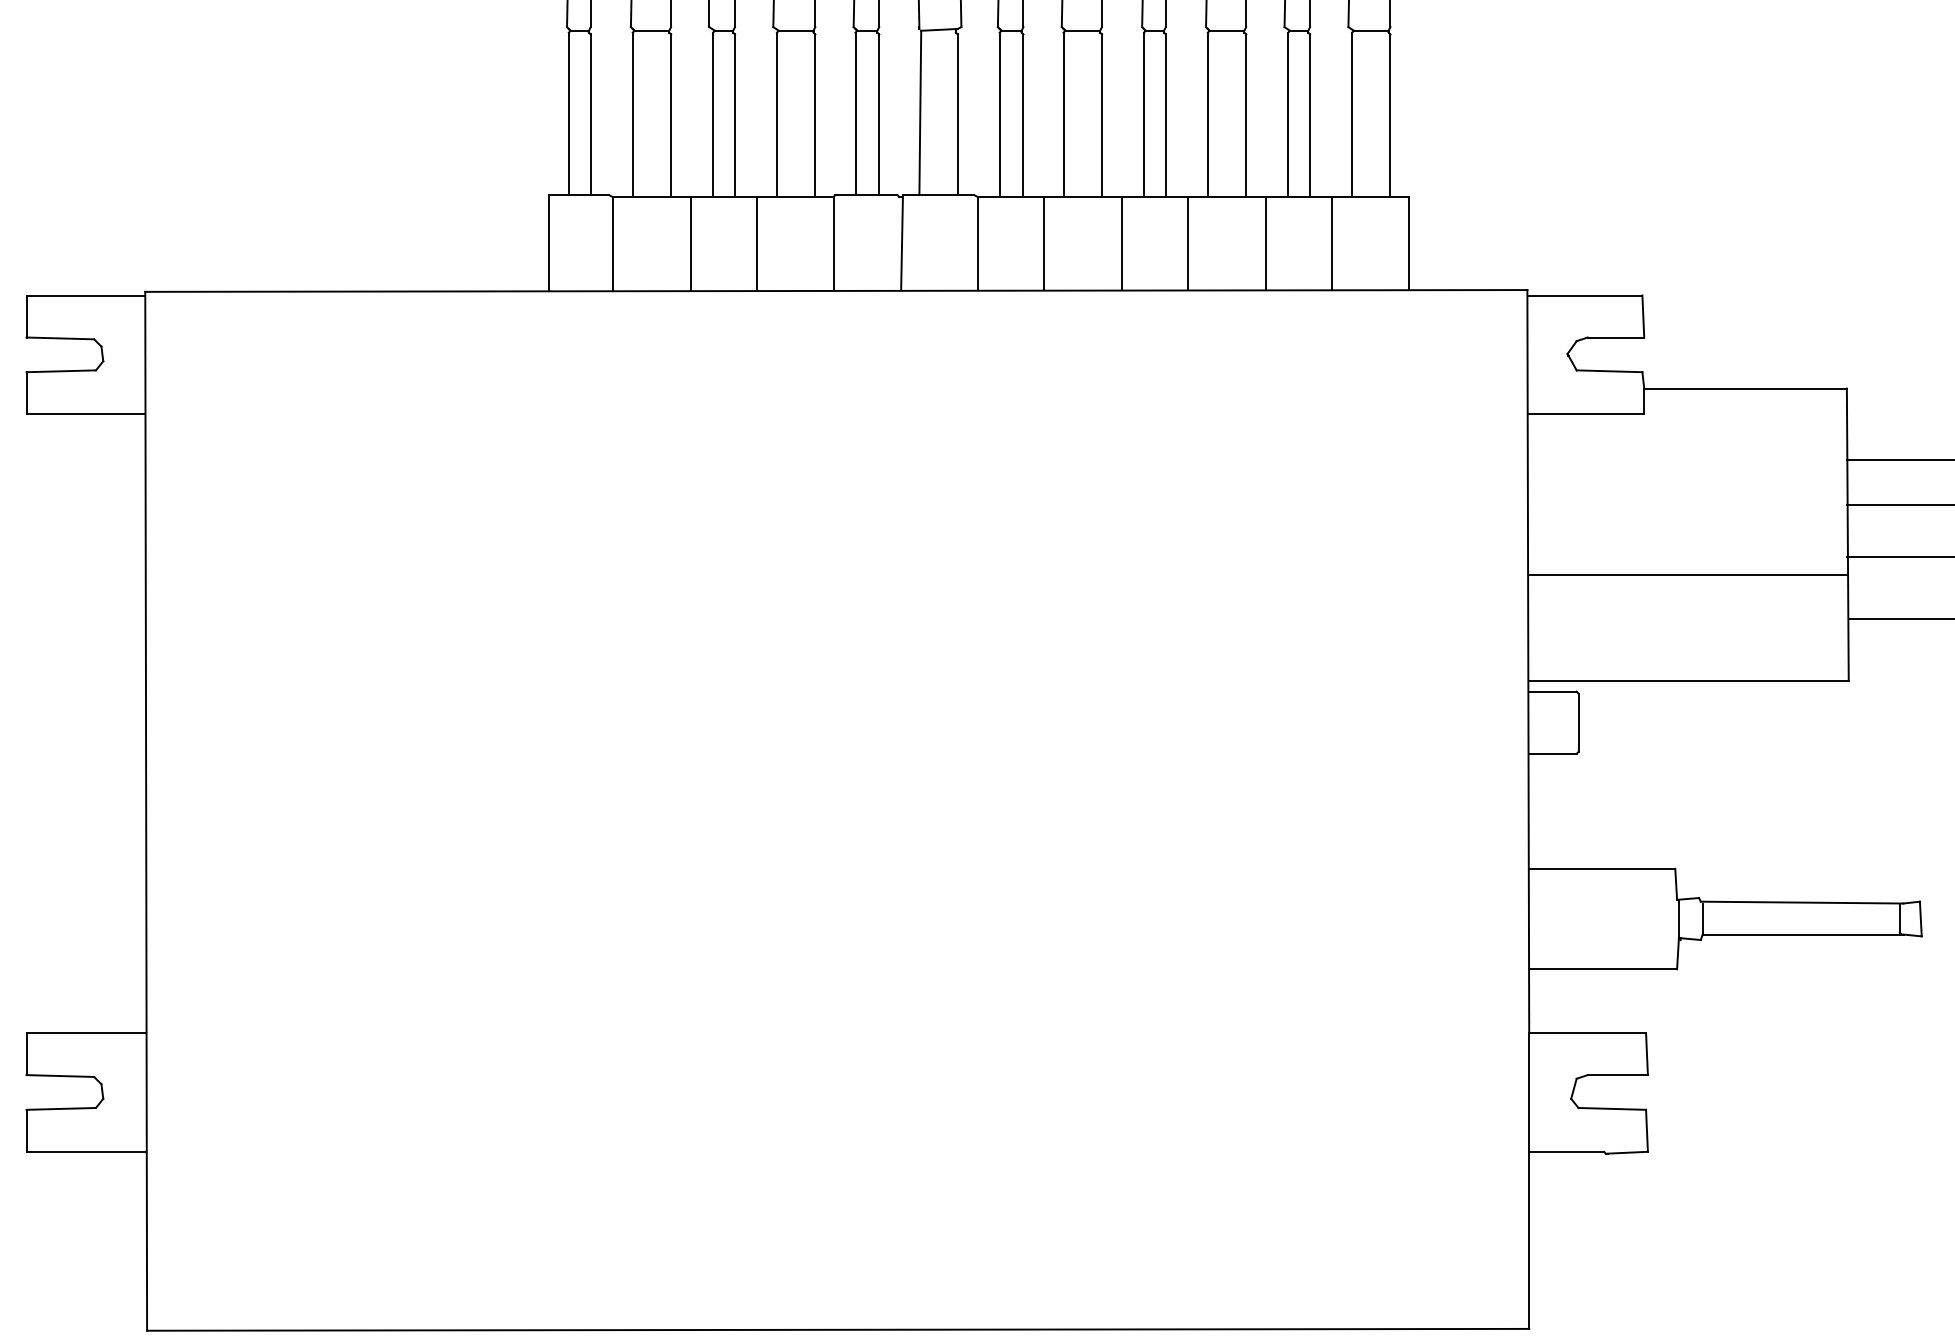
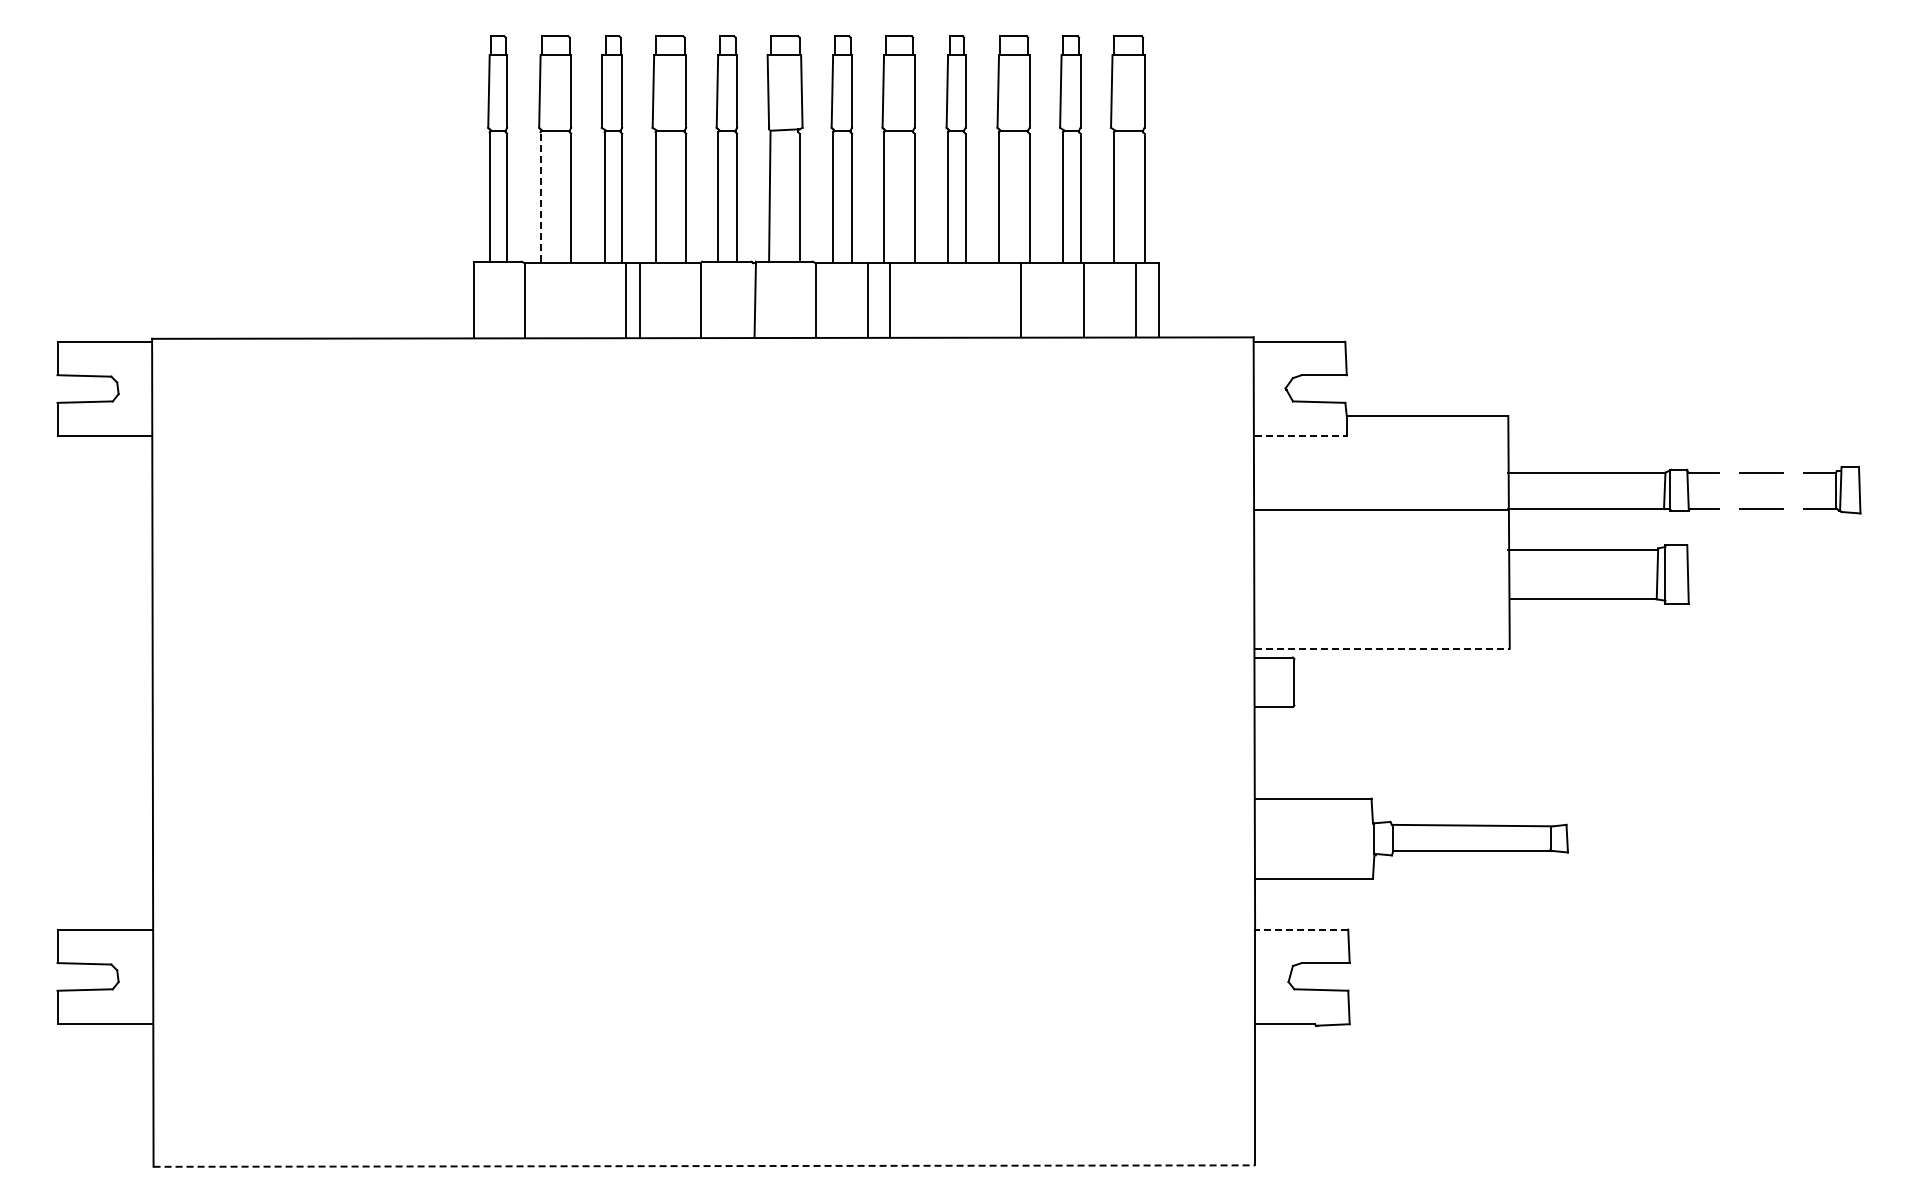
line: (632, 113) -> (540, 196), solid -> dashed
line: (691, 243) -> (626, 300), moved
line: (1121, 243) -> (889, 300), moved
line: (1188, 243) -> (1021, 300), moved
line: (1266, 243) -> (1083, 300), moved
line: (1331, 243) -> (1135, 300), moved
line: (1586, 414) -> (1300, 436), solid -> dashed
line: (1687, 575) -> (1381, 510), moved
line: (1689, 680) -> (1382, 648), solid -> dashed
line: (1587, 1032) -> (1301, 929), solid -> dashed
line: (838, 1330) -> (704, 1166), solid -> dashed

